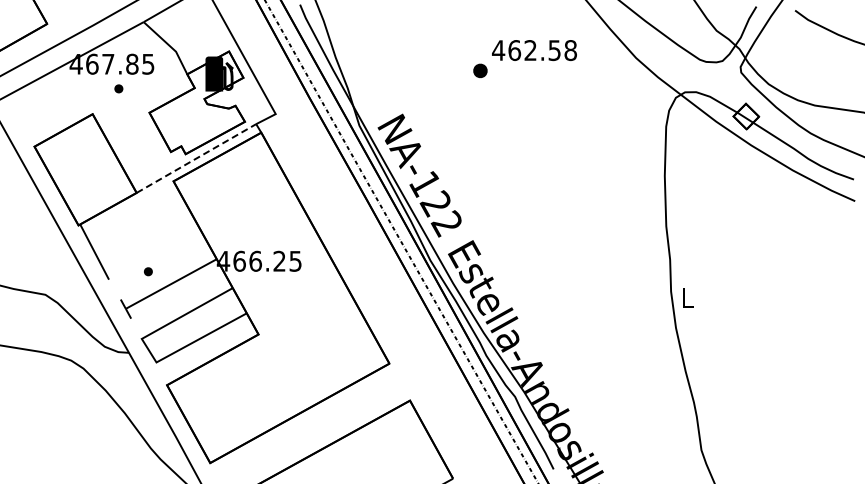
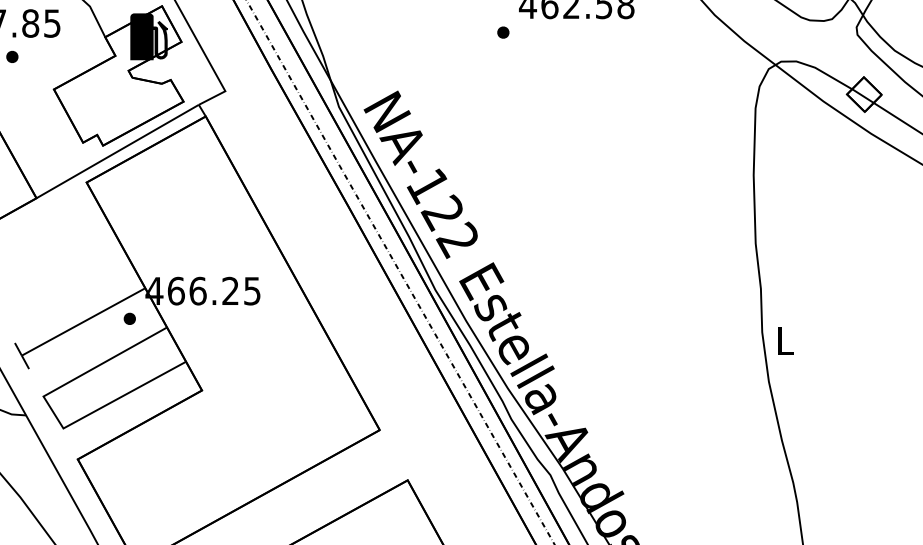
part: (480, 70) -> (503, 32), size x0.62
line: (196, 158) -> (117, 151), dashed -> solid
part: (148, 271) -> (129, 318), moved

